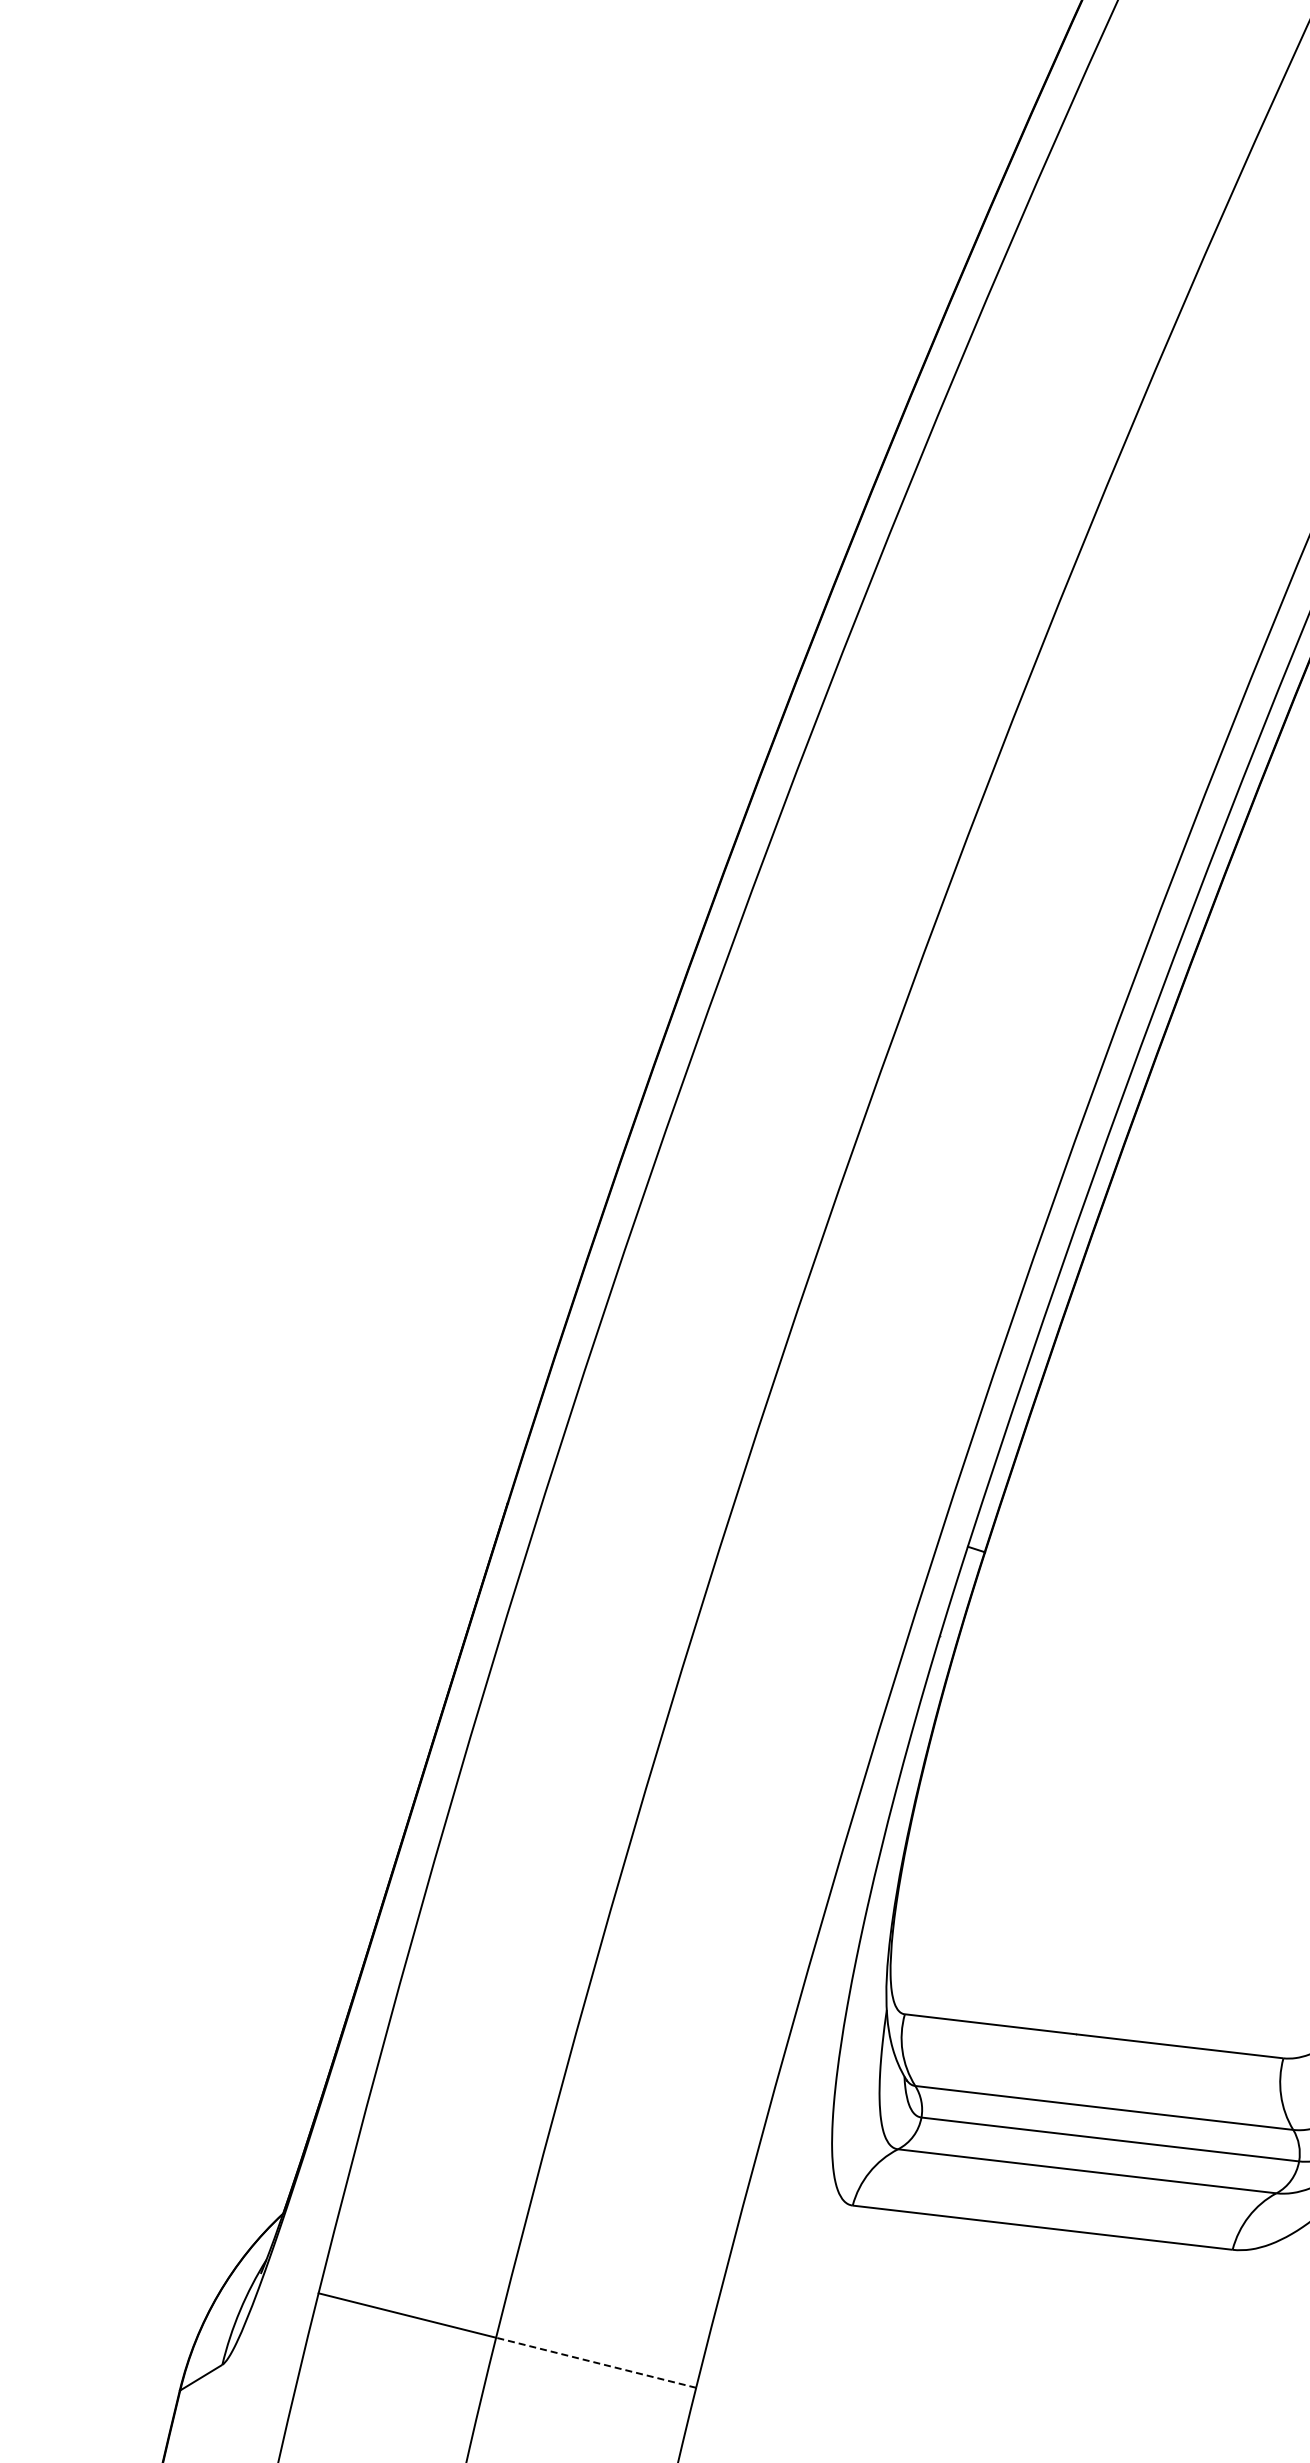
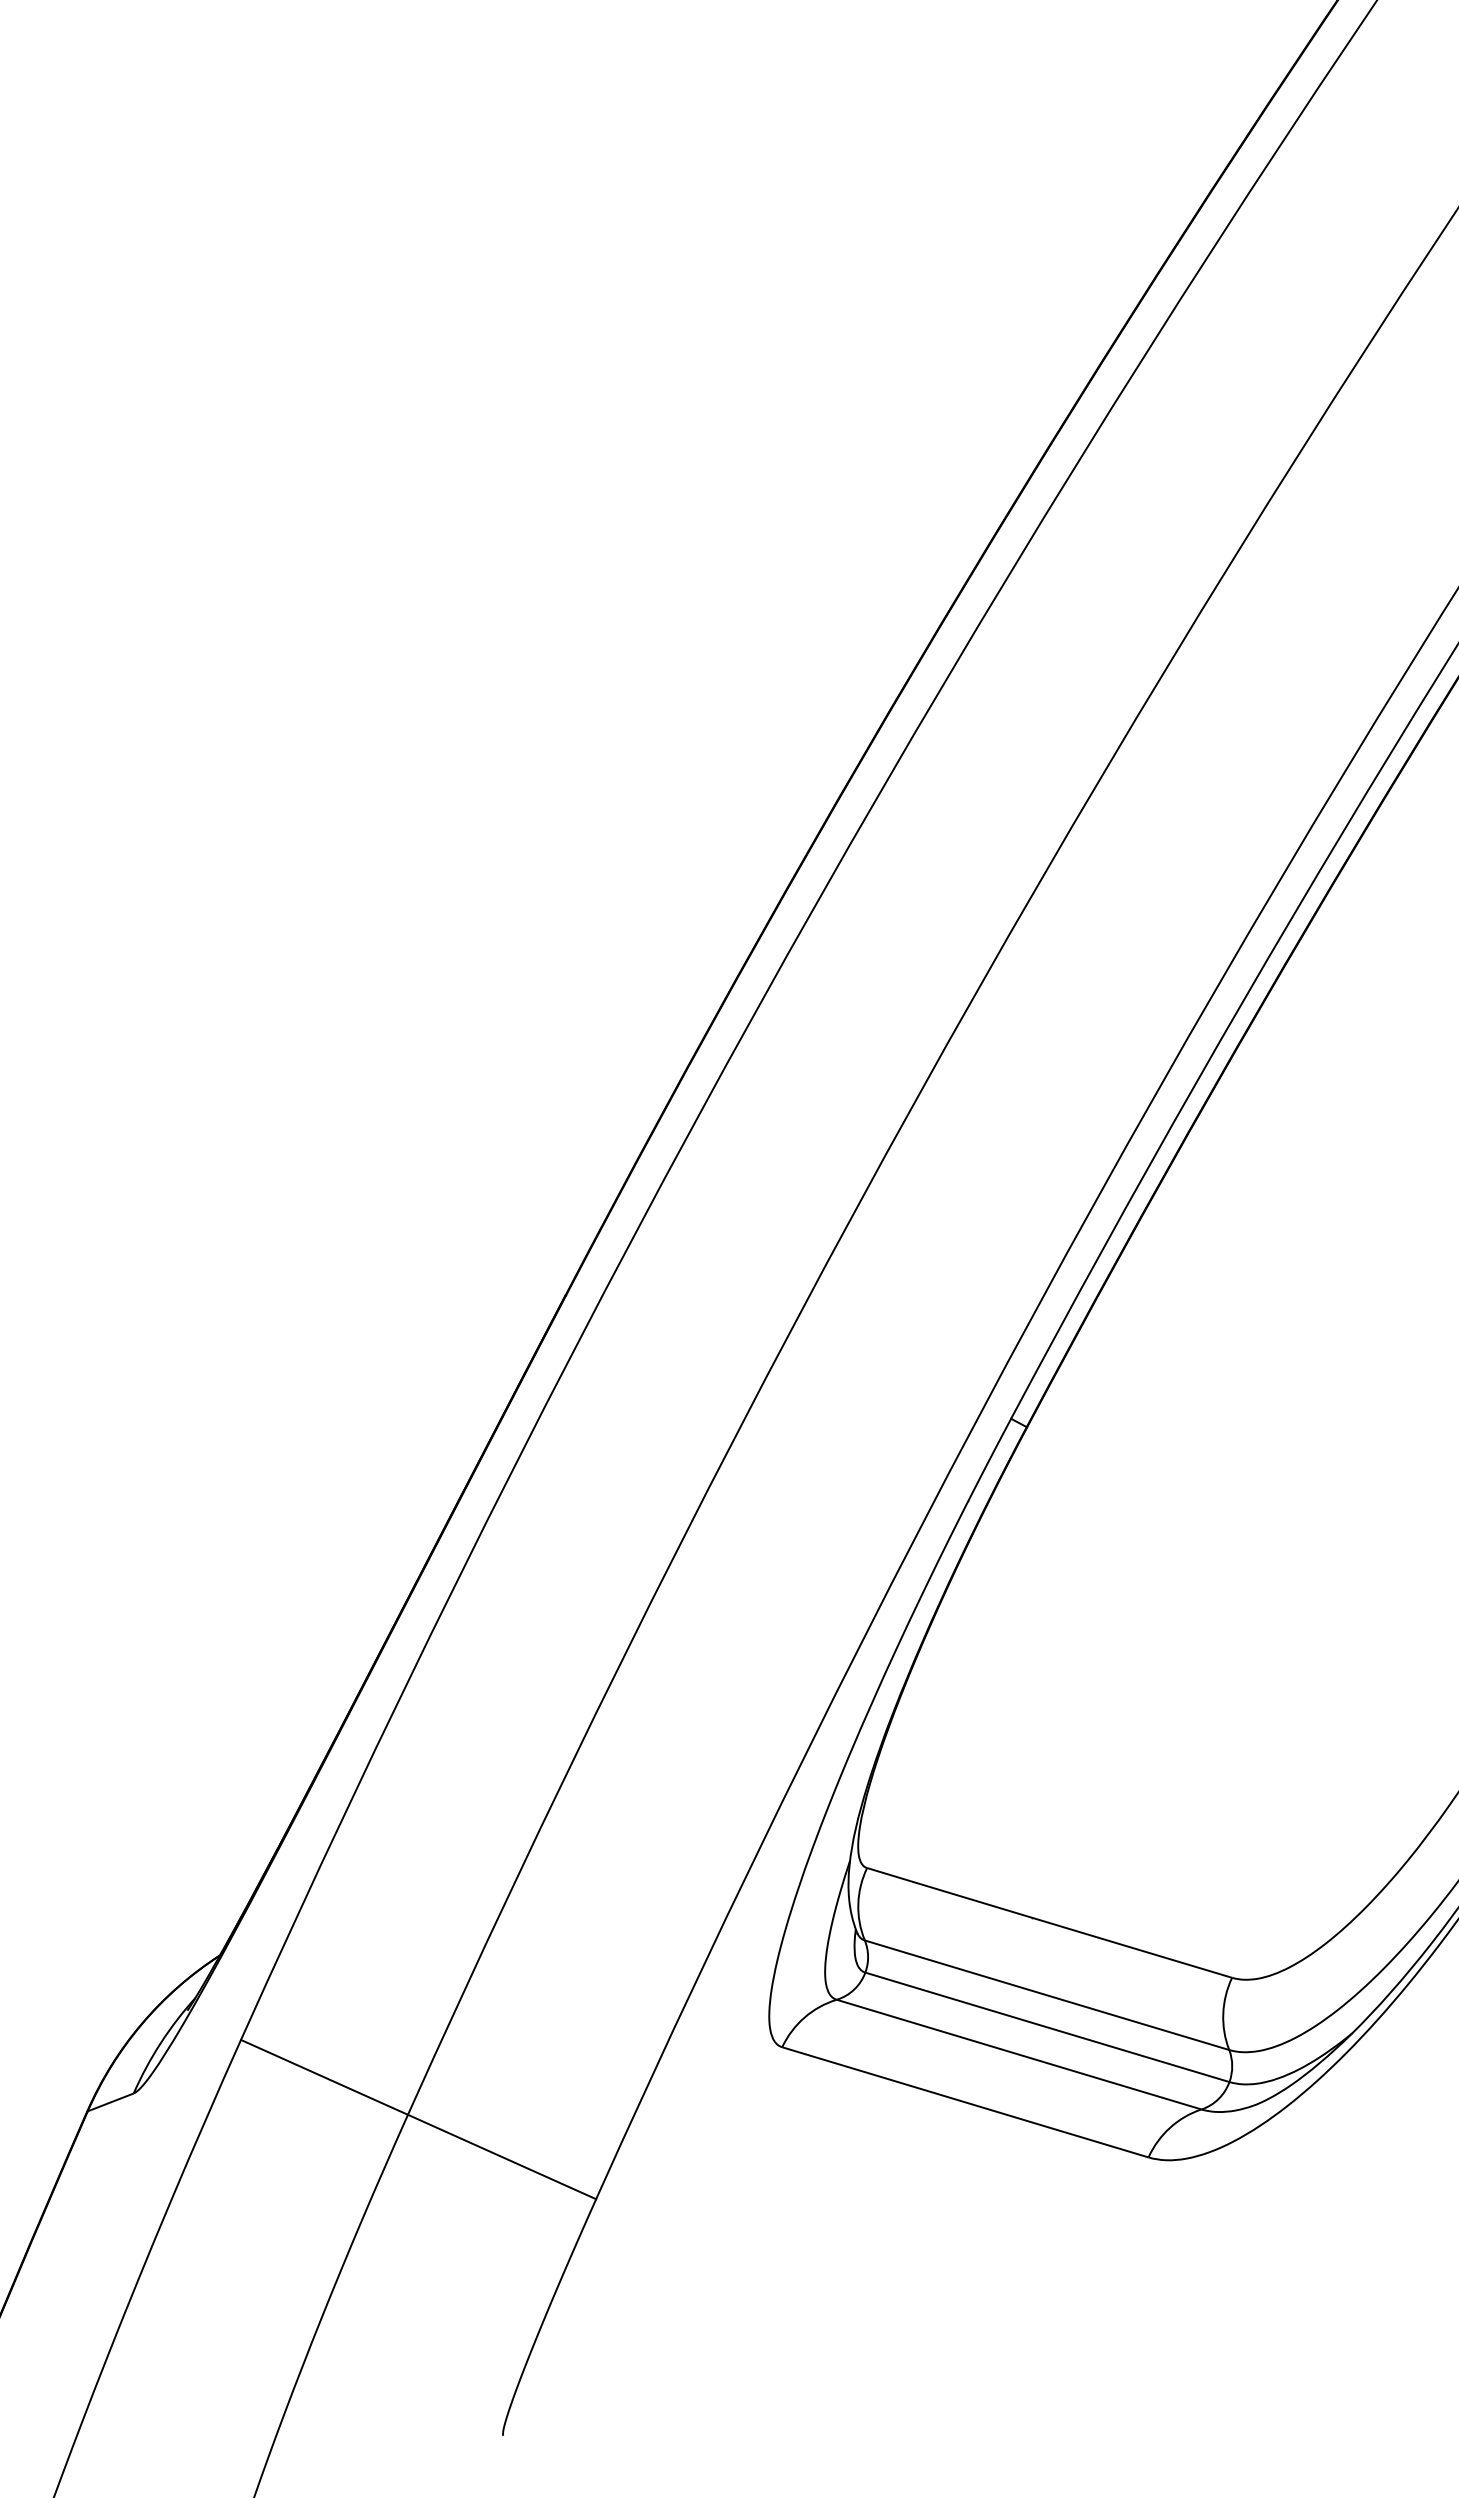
line: (595, 2362) -> (501, 2156), dashed -> solid

